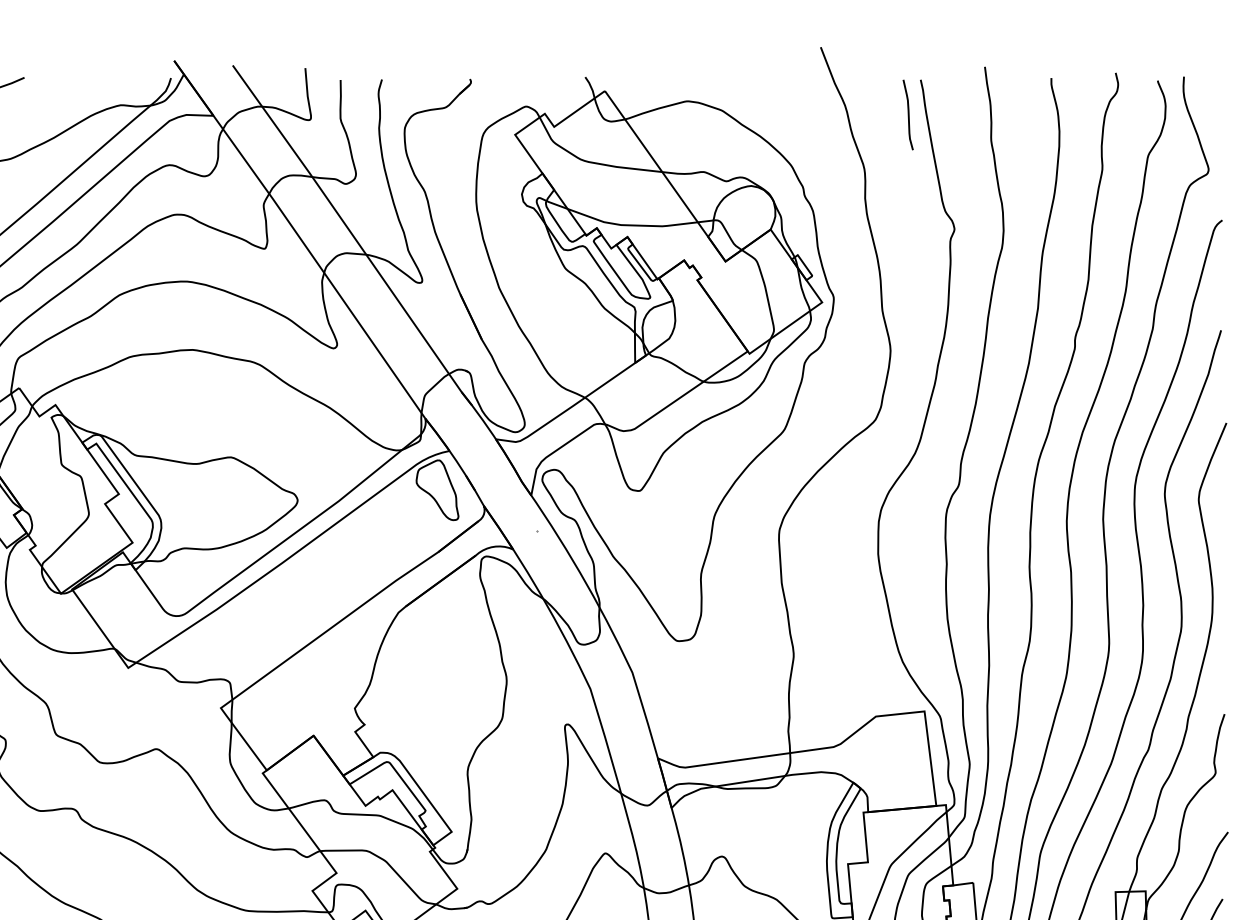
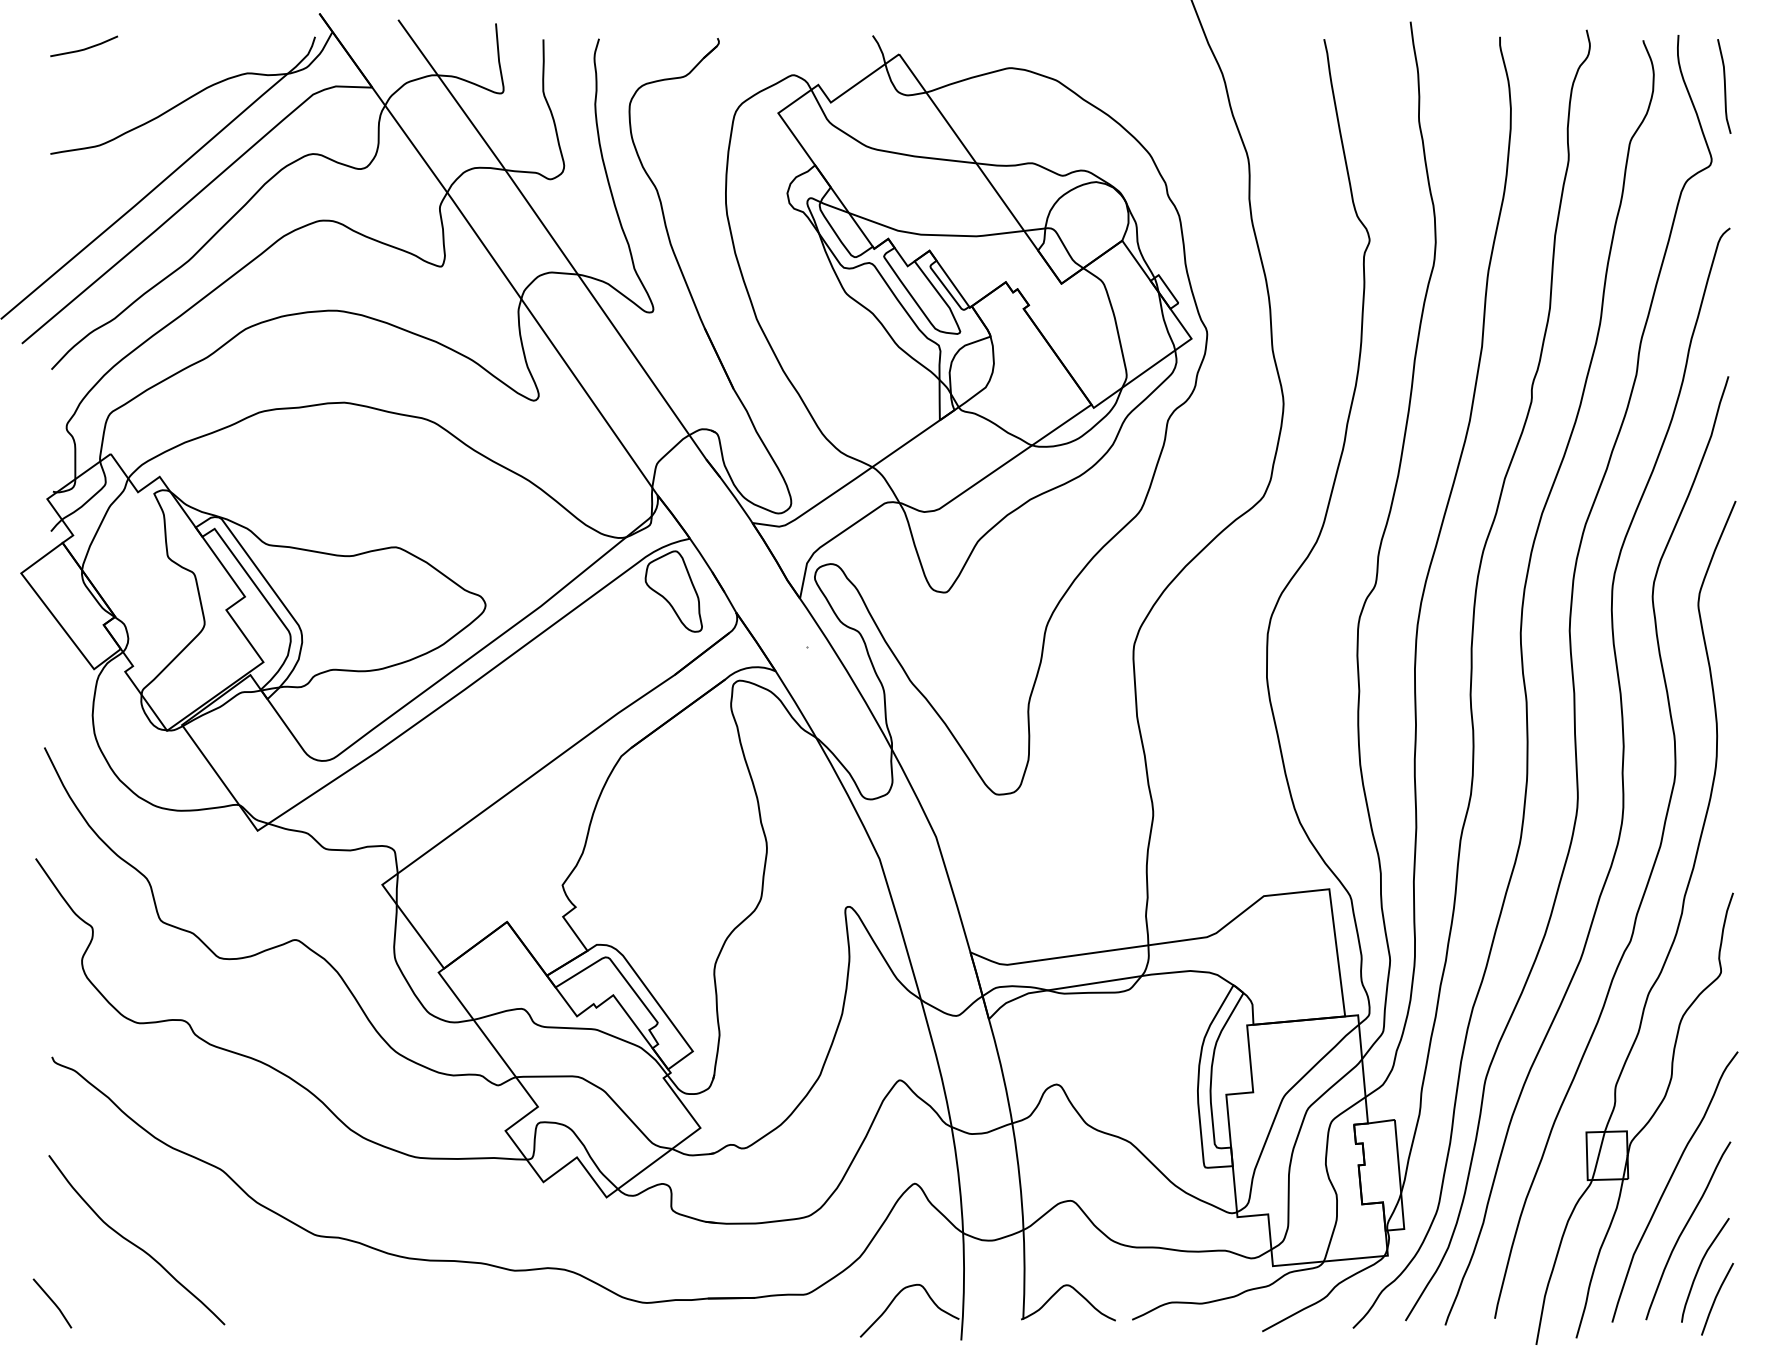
curve: (908, 114) -> (1724, 86), moved

